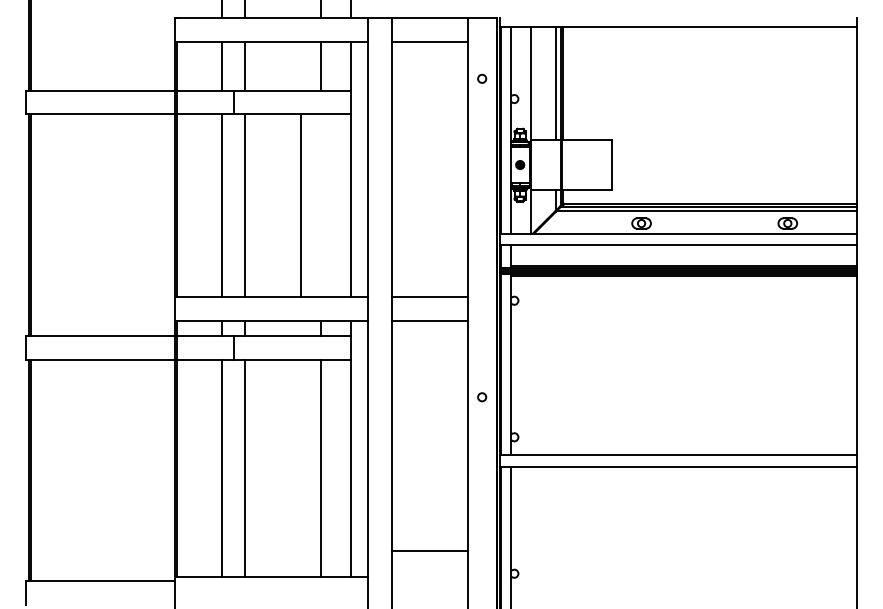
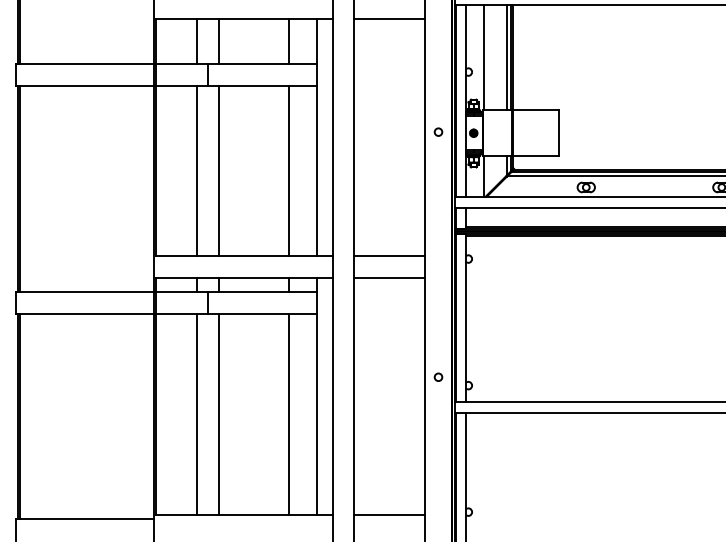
circle: (482, 78) -> (438, 131), moved
line: (301, 205) -> (289, 170), moved
circle: (482, 397) -> (438, 377), moved
line: (429, 550) -> (389, 514), moved

